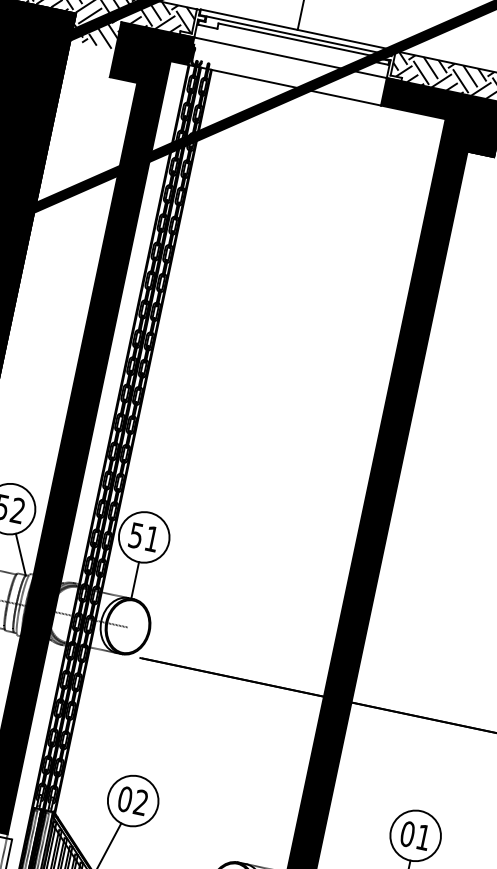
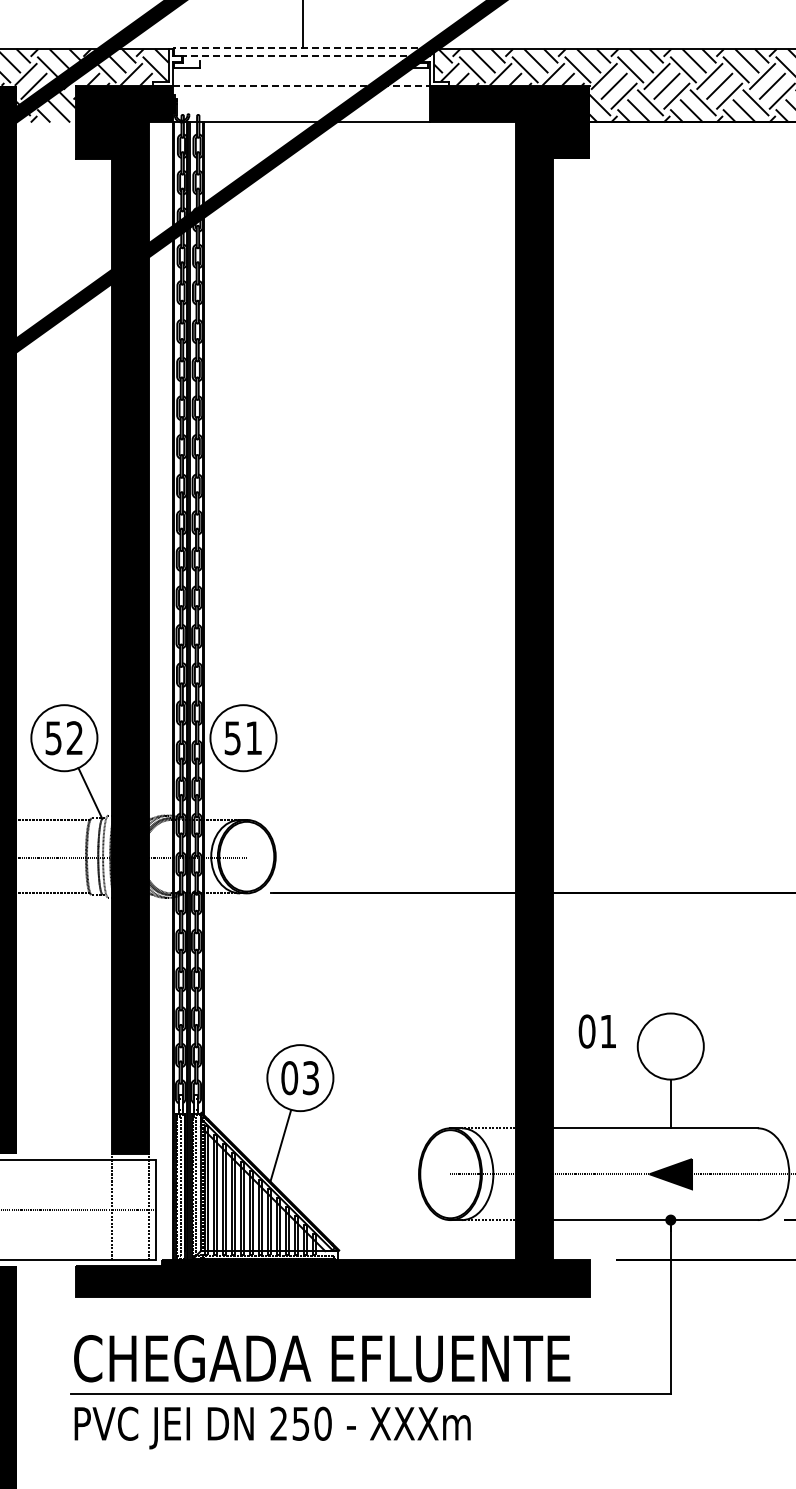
line: (296, 29) -> (301, 48), solid -> dashed
line: (295, 35) -> (301, 55), solid -> dashed
line: (294, 39) -> (301, 61), removed
line: (290, 57) -> (301, 85), solid -> dashed
line: (135, 580) -> (243, 795), removed
text: (140, 802) -> (310, 1078), 02 -> 03
text: (414, 835) -> (596, 1031), moved

